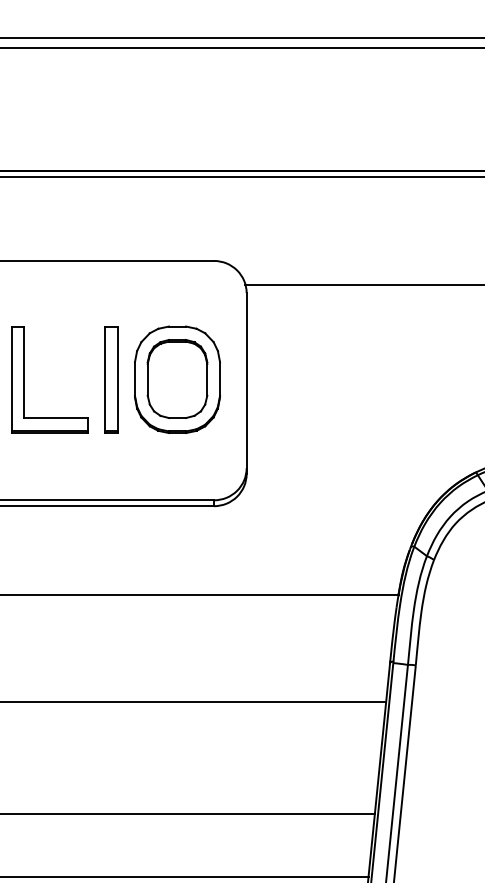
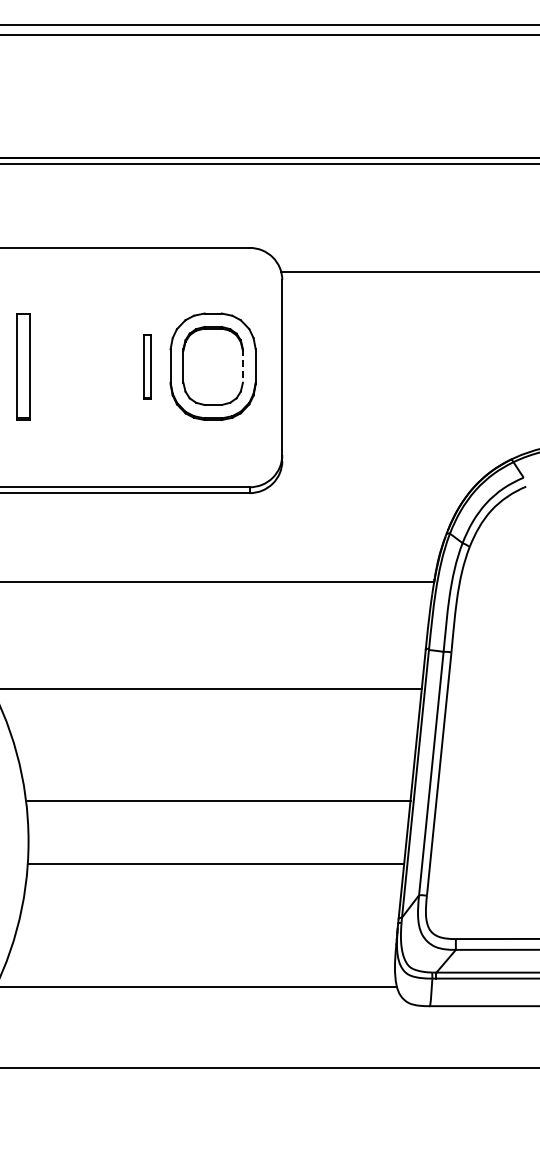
line: (206, 378) -> (242, 365), solid -> dashed
part: (24, 379) -> (60, 366), removed
part: (111, 379) -> (147, 366), size x0.6

